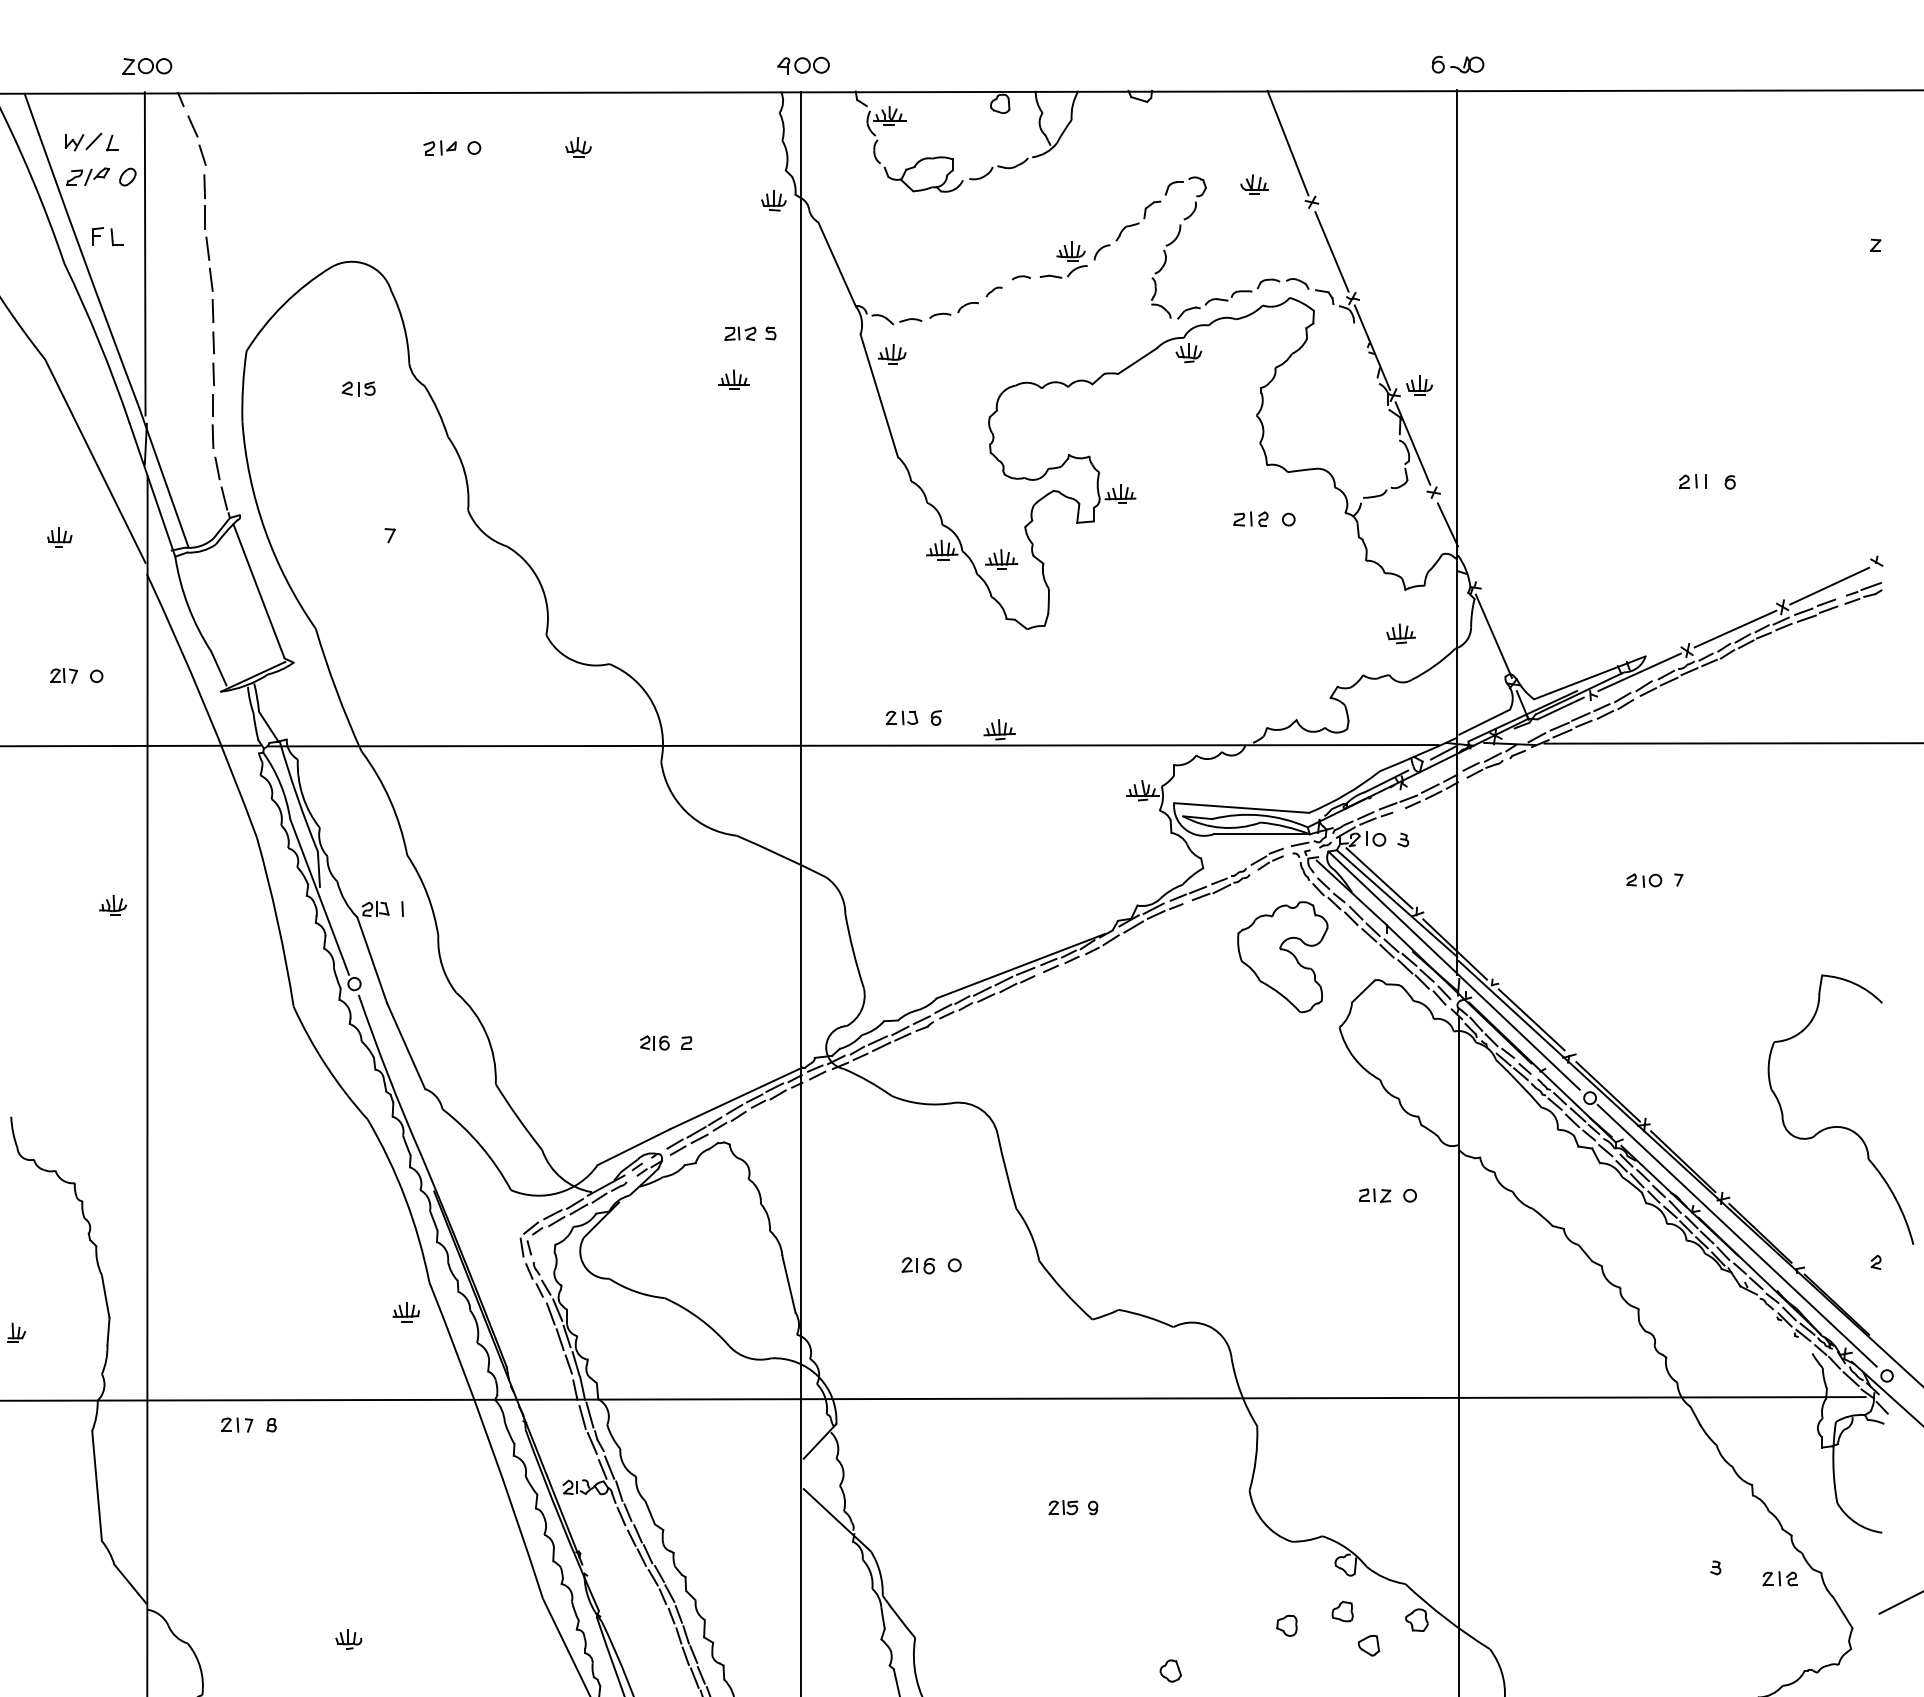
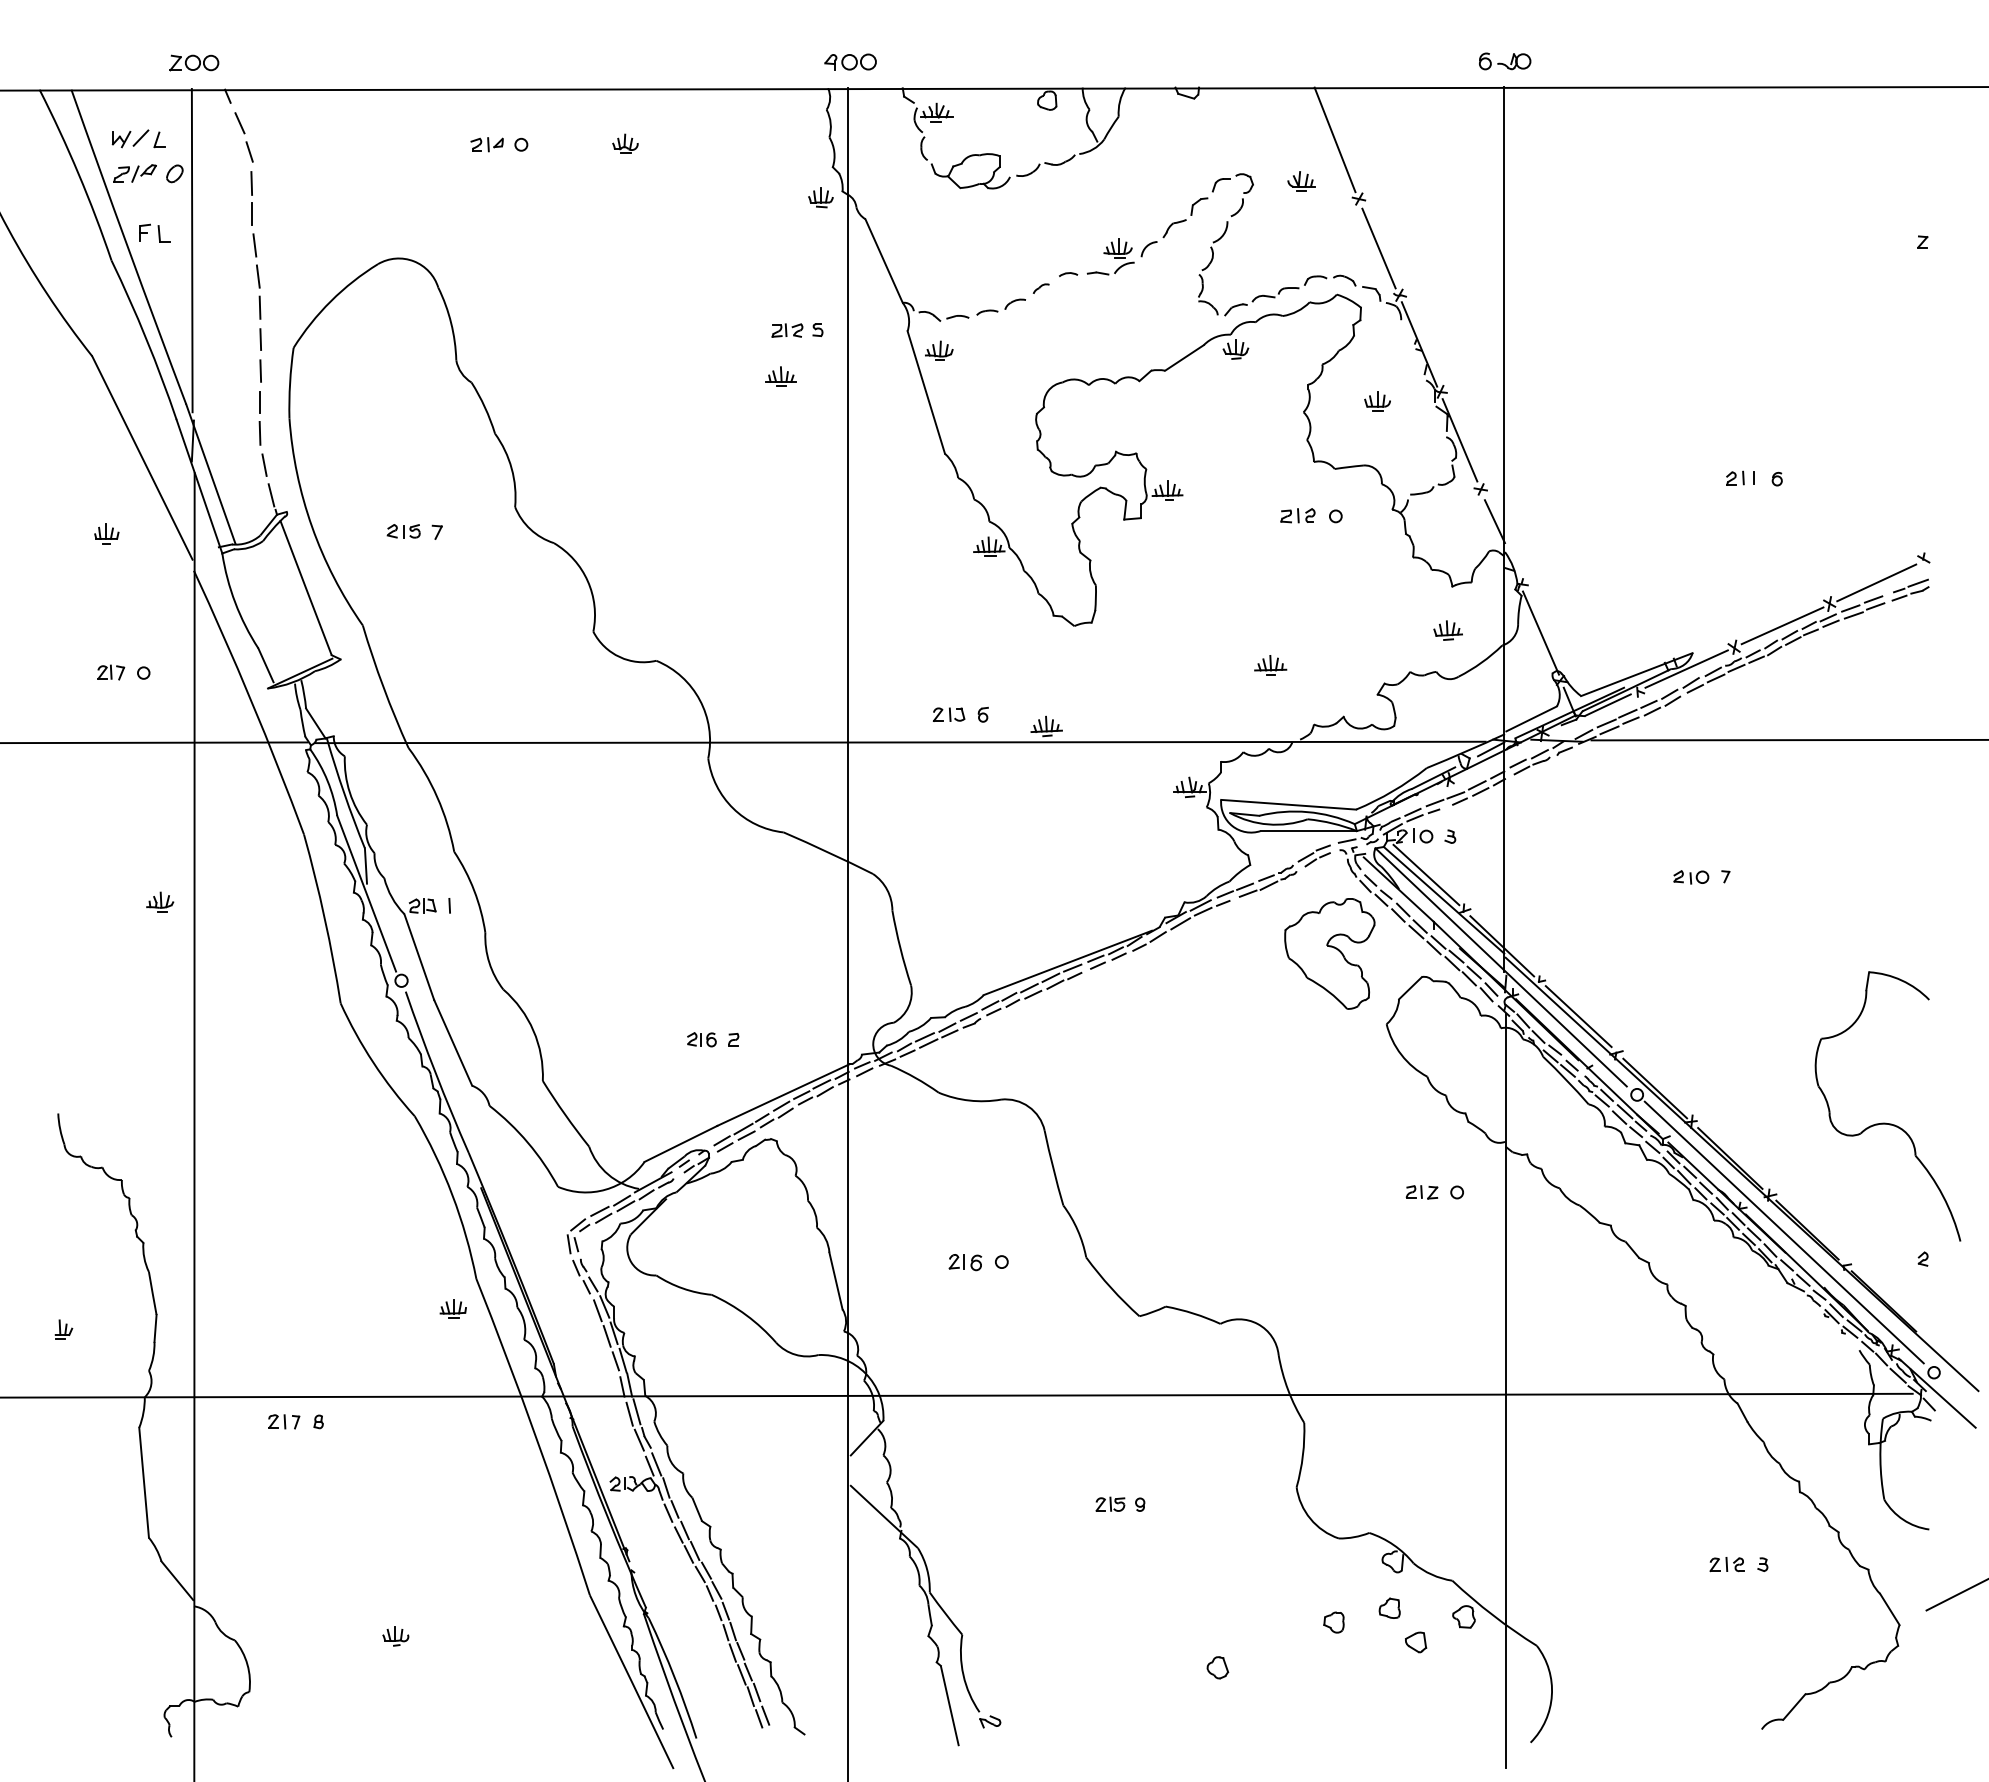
part: (1419, 385) -> (1377, 401), moved
part: (358, 388) -> (403, 531), moved
part: (1001, 559) -> (1270, 665), moved
part: (1779, 1578) -> (1726, 1564), moved

